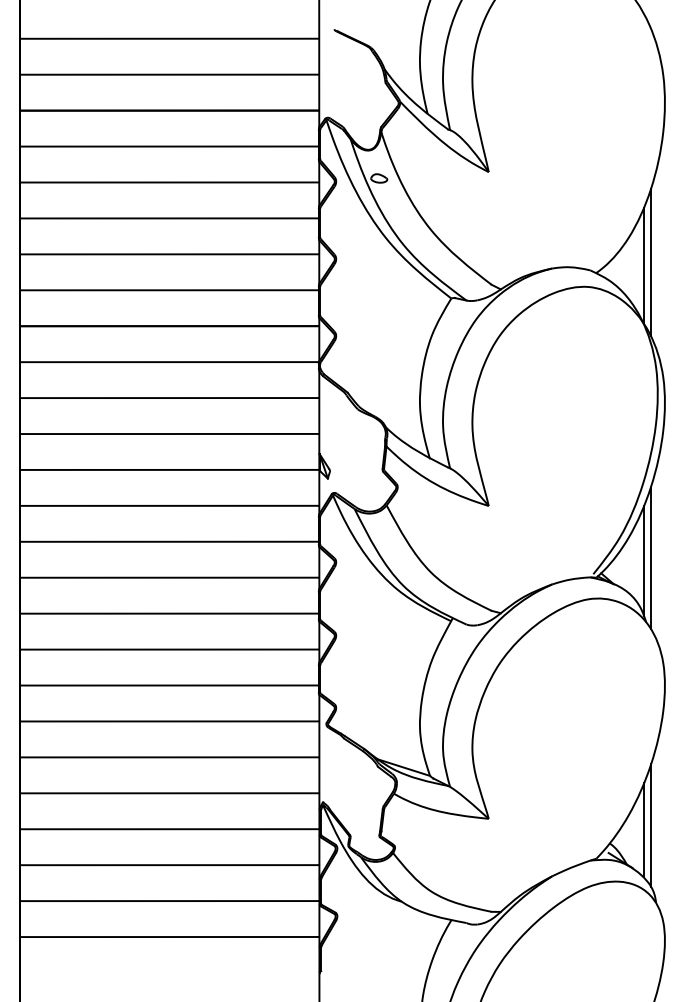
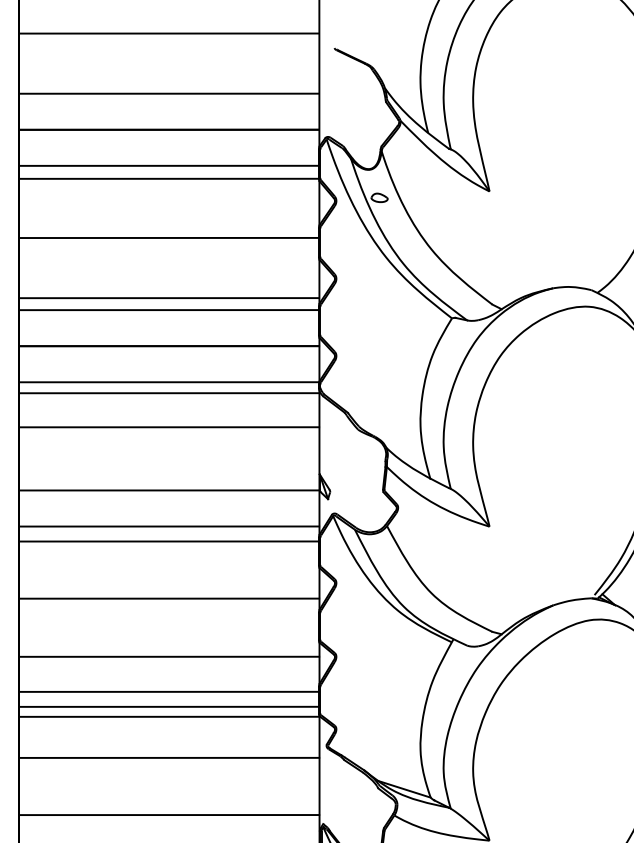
line: (169, 38) -> (169, 33), moved
line: (169, 182) -> (169, 178), moved
line: (169, 254) -> (169, 298), moved
line: (169, 398) -> (169, 393), moved
line: (169, 433) -> (169, 426), moved
line: (169, 541) -> (169, 541), moved
line: (169, 613) -> (169, 656), moved
line: (169, 649) -> (169, 691), moved
line: (169, 721) -> (169, 716), moved
line: (169, 757) -> (169, 758), moved

